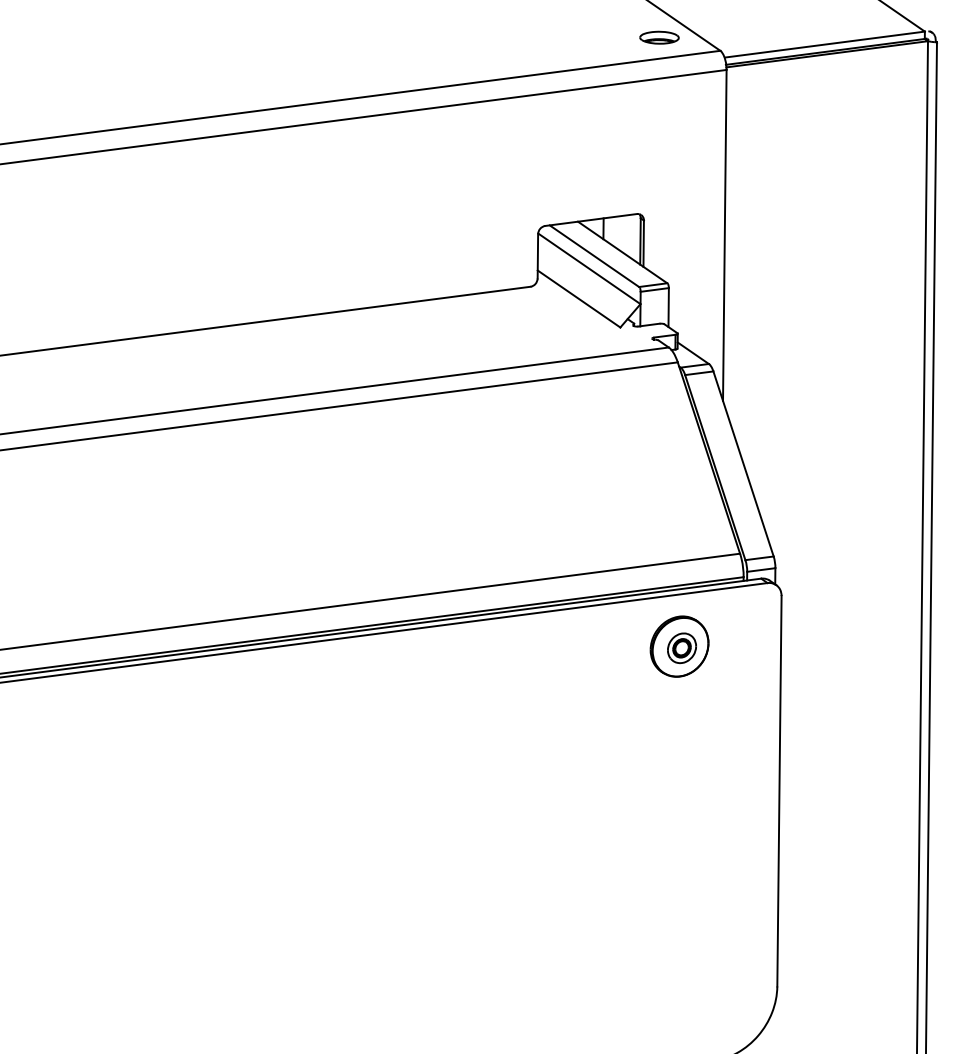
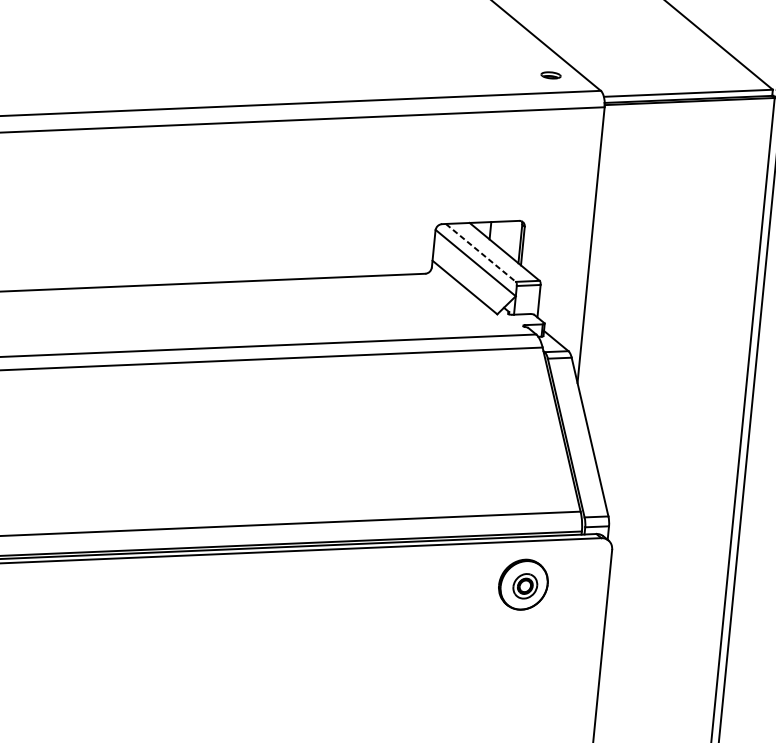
part: (659, 37) -> (551, 75), size x0.6
line: (594, 256) -> (480, 253), solid -> dashed

